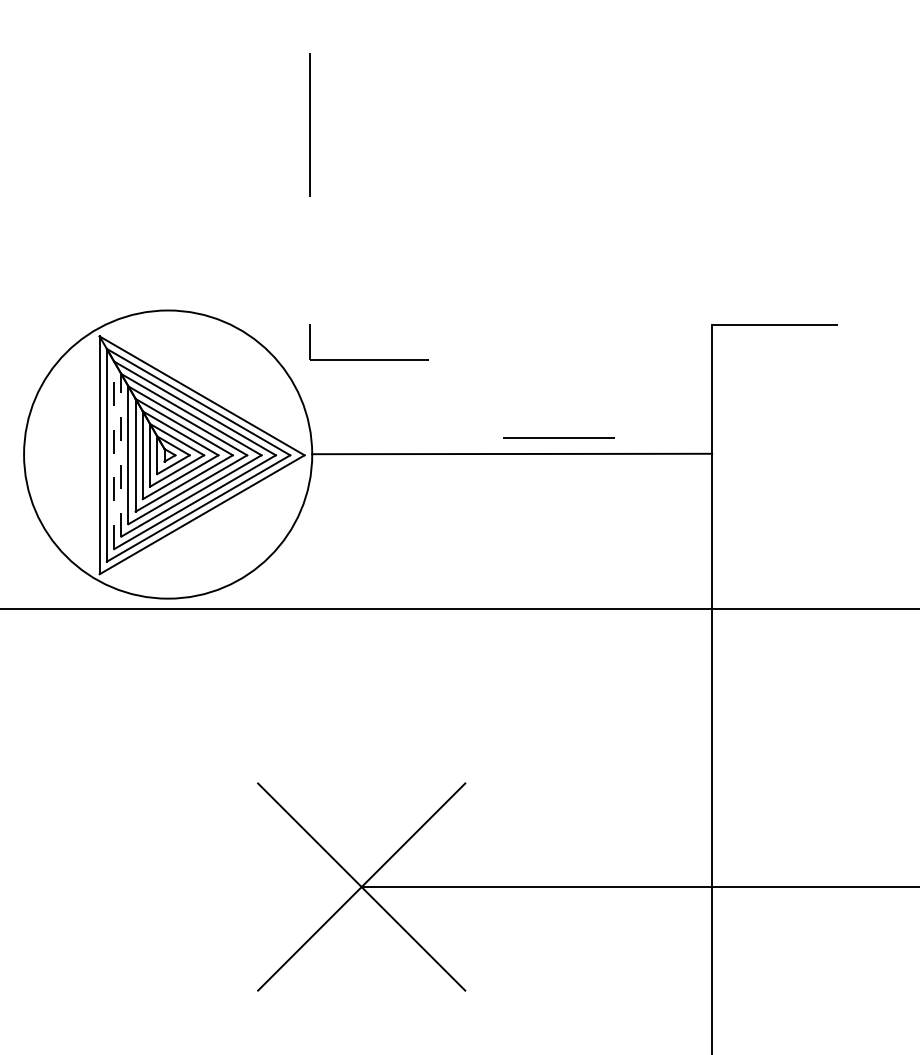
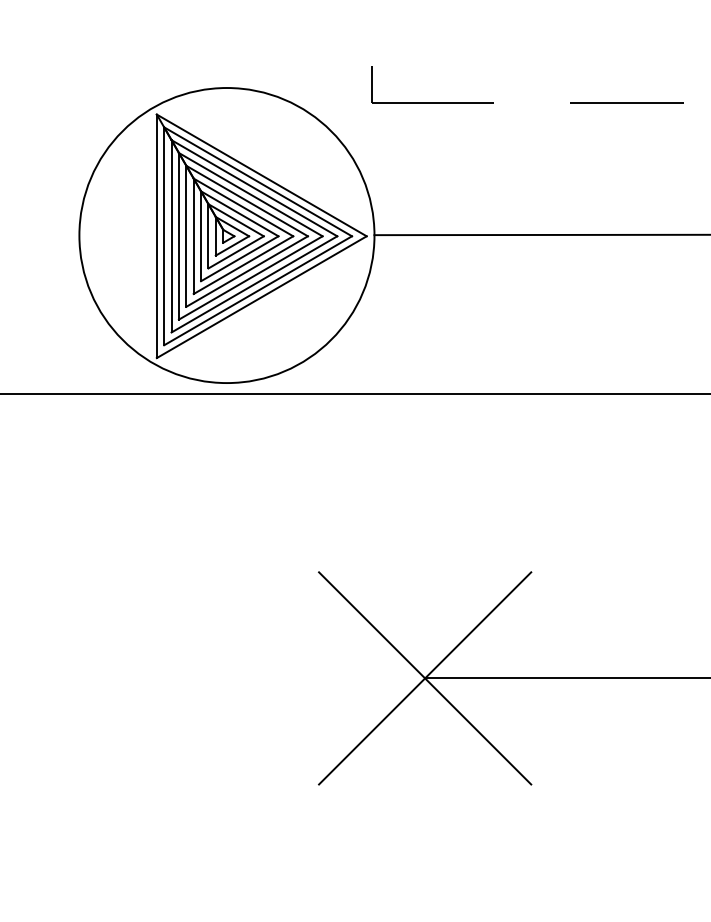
part: (368, 359) -> (432, 102), moved
line: (558, 437) -> (626, 102), moved
line: (121, 454) -> (179, 235), dashed -> solid
line: (114, 455) -> (172, 236), dashed -> solid

